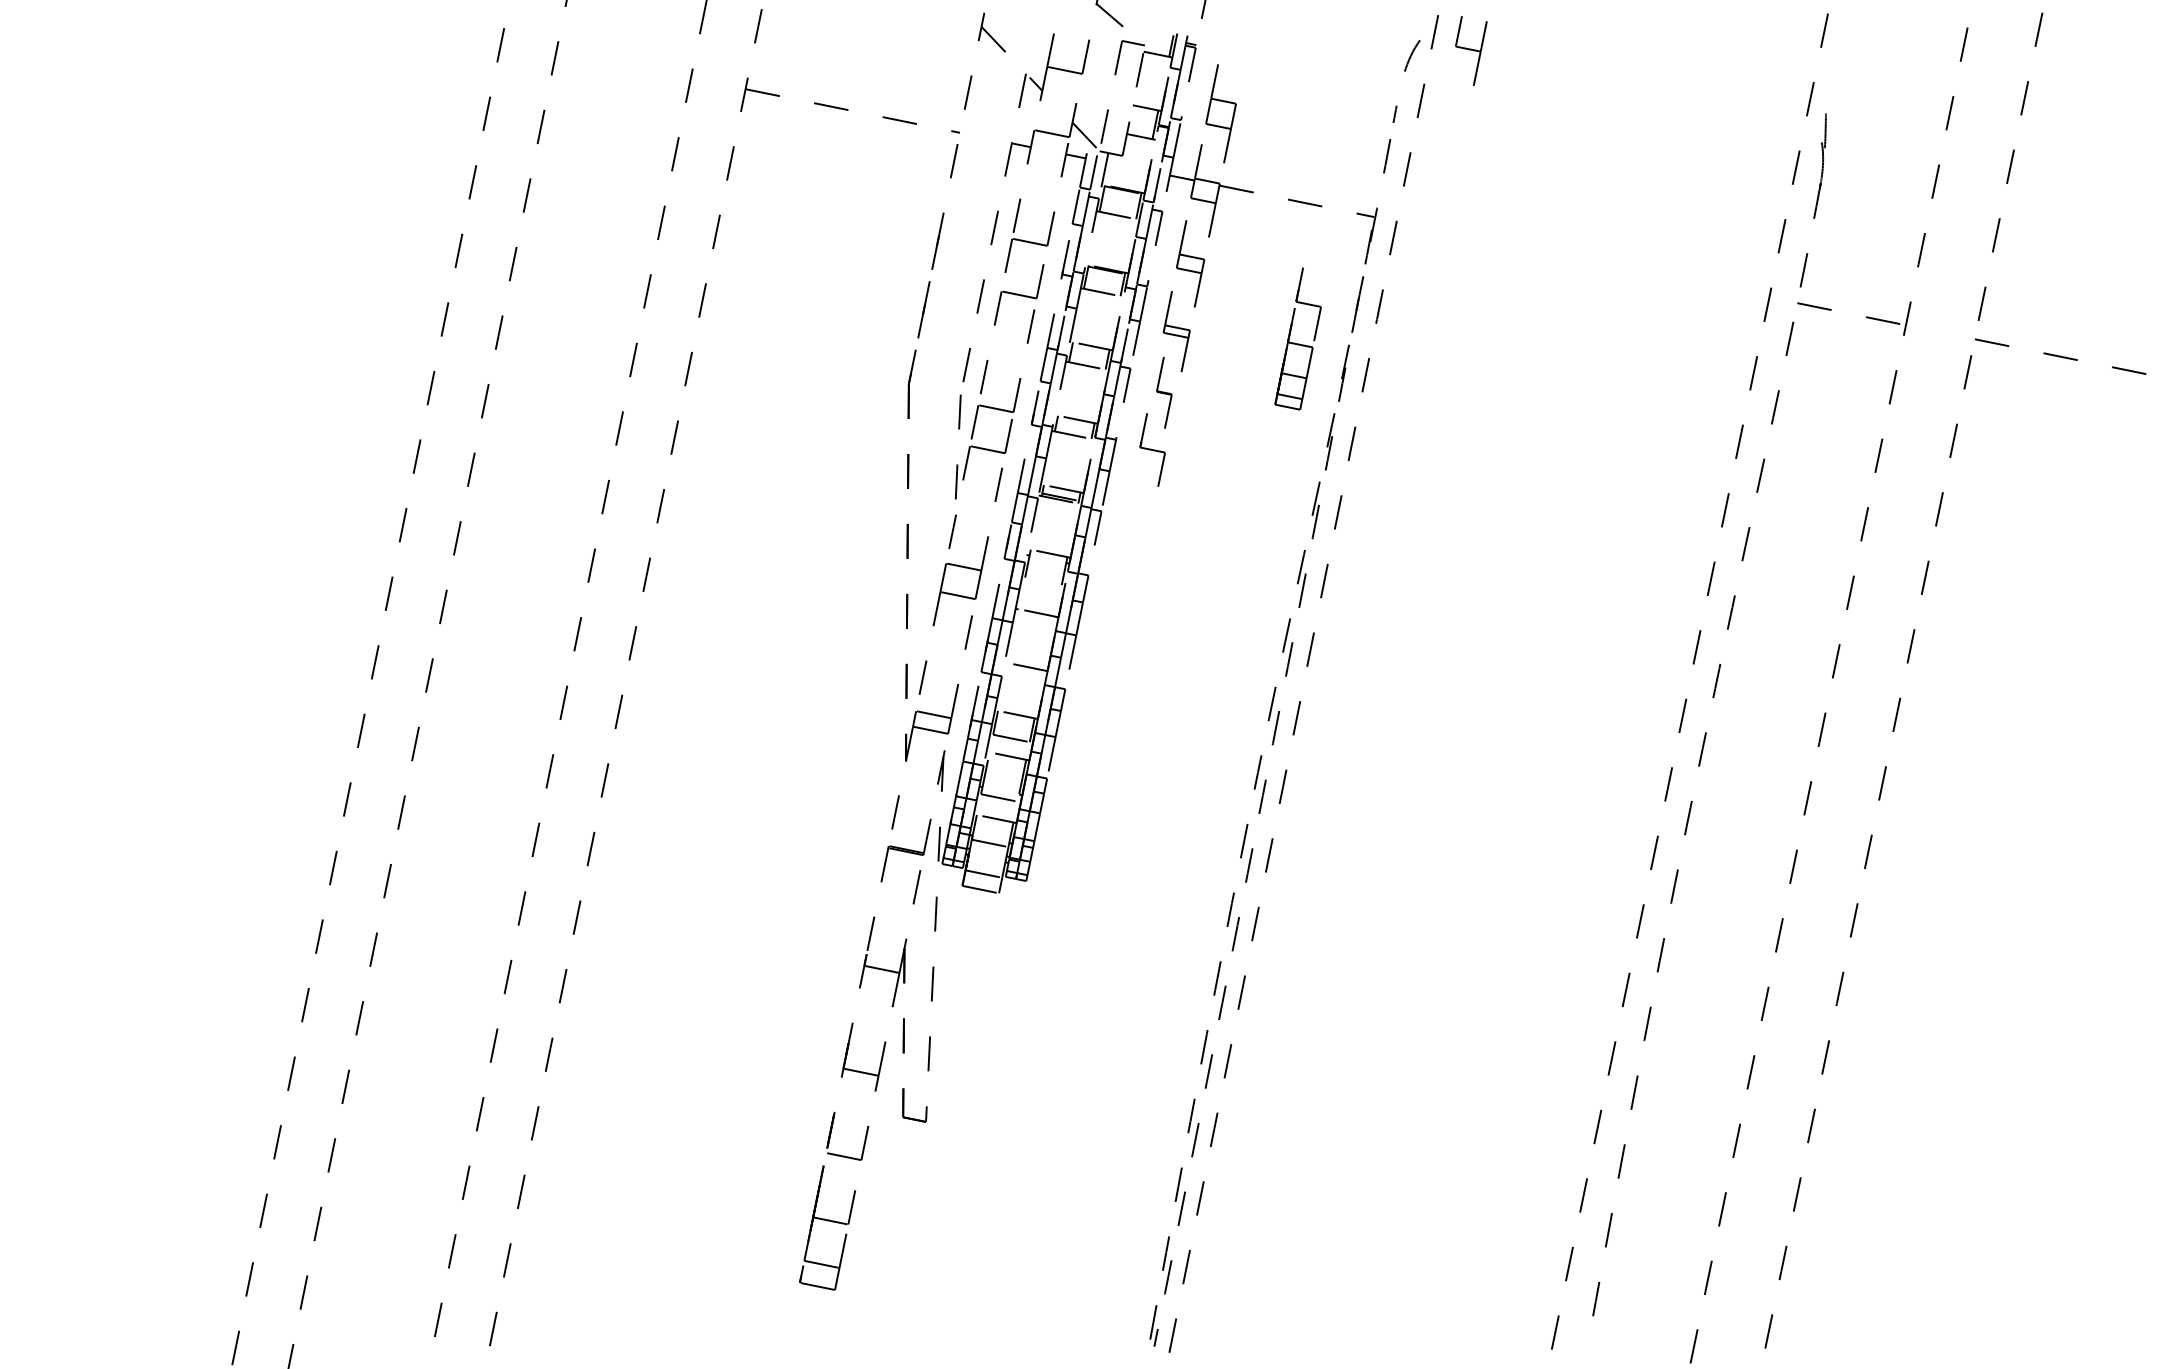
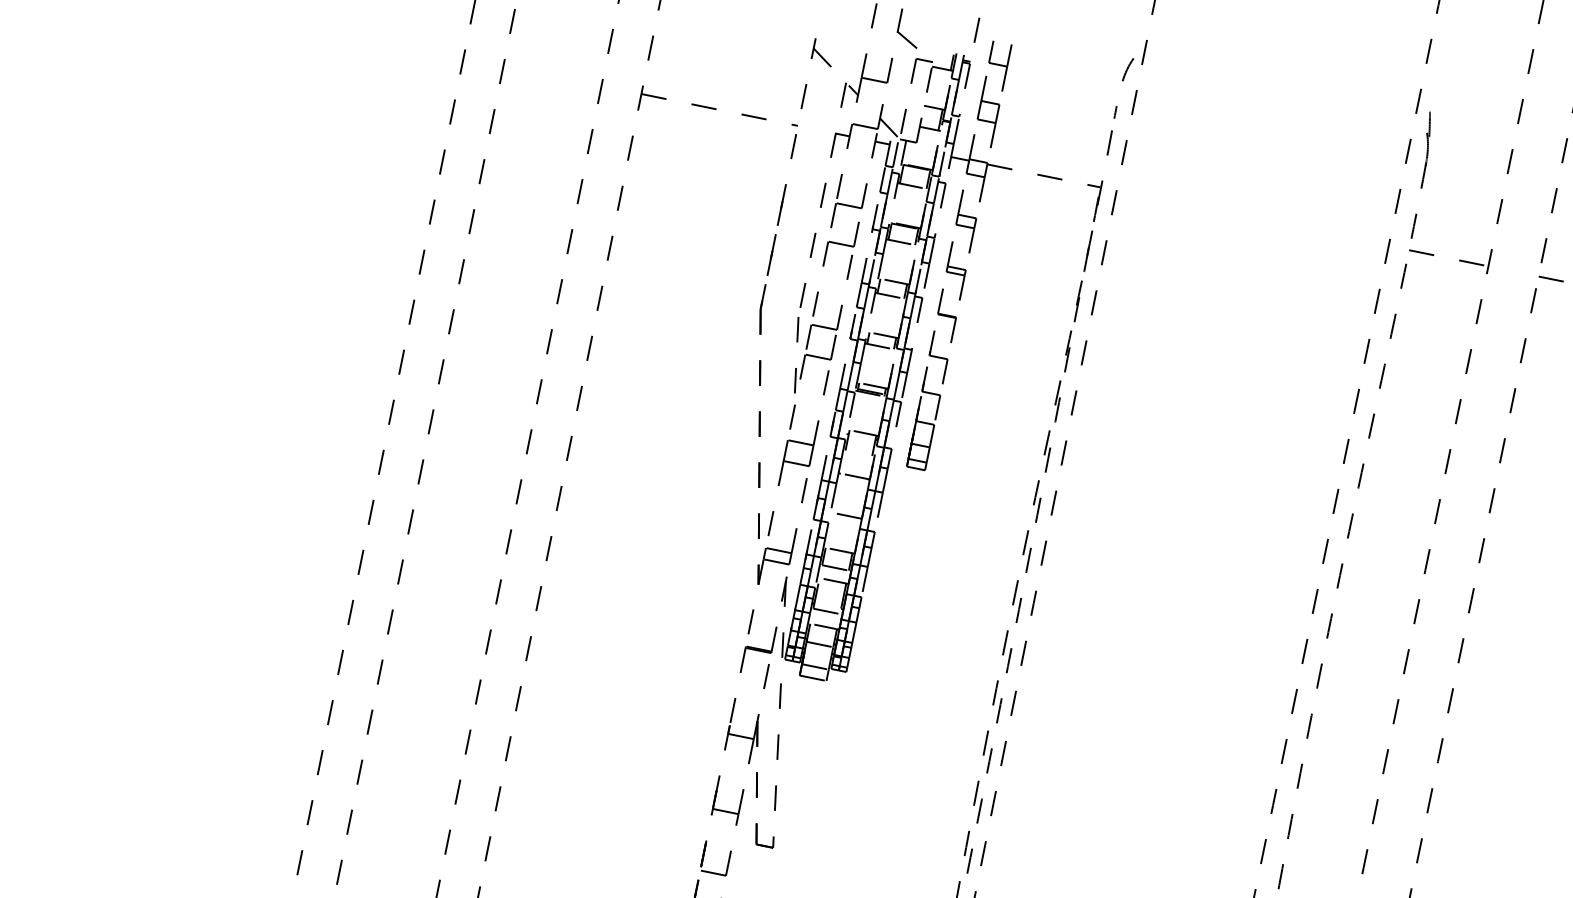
part: (1471, 50) -> (1000, 65), moved
part: (1297, 338) -> (923, 418), moved
part: (1164, 392) -> (947, 315), size x1.67

